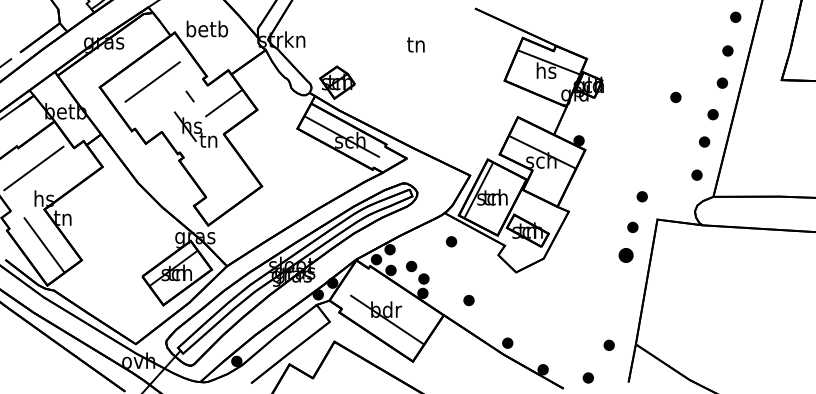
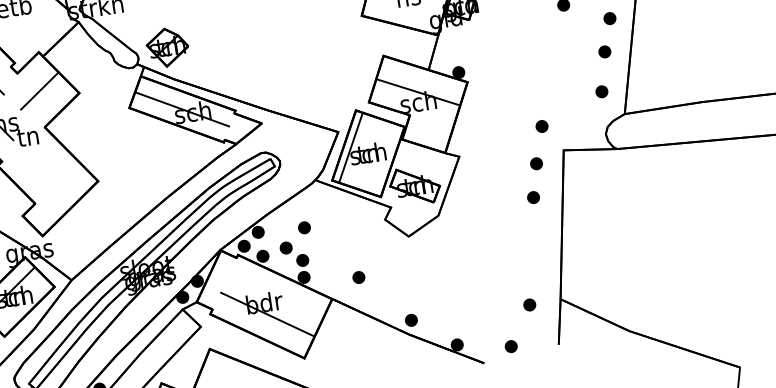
part: (451, 241) -> (304, 227), moved
part: (625, 255) -> (532, 197), size x0.71

